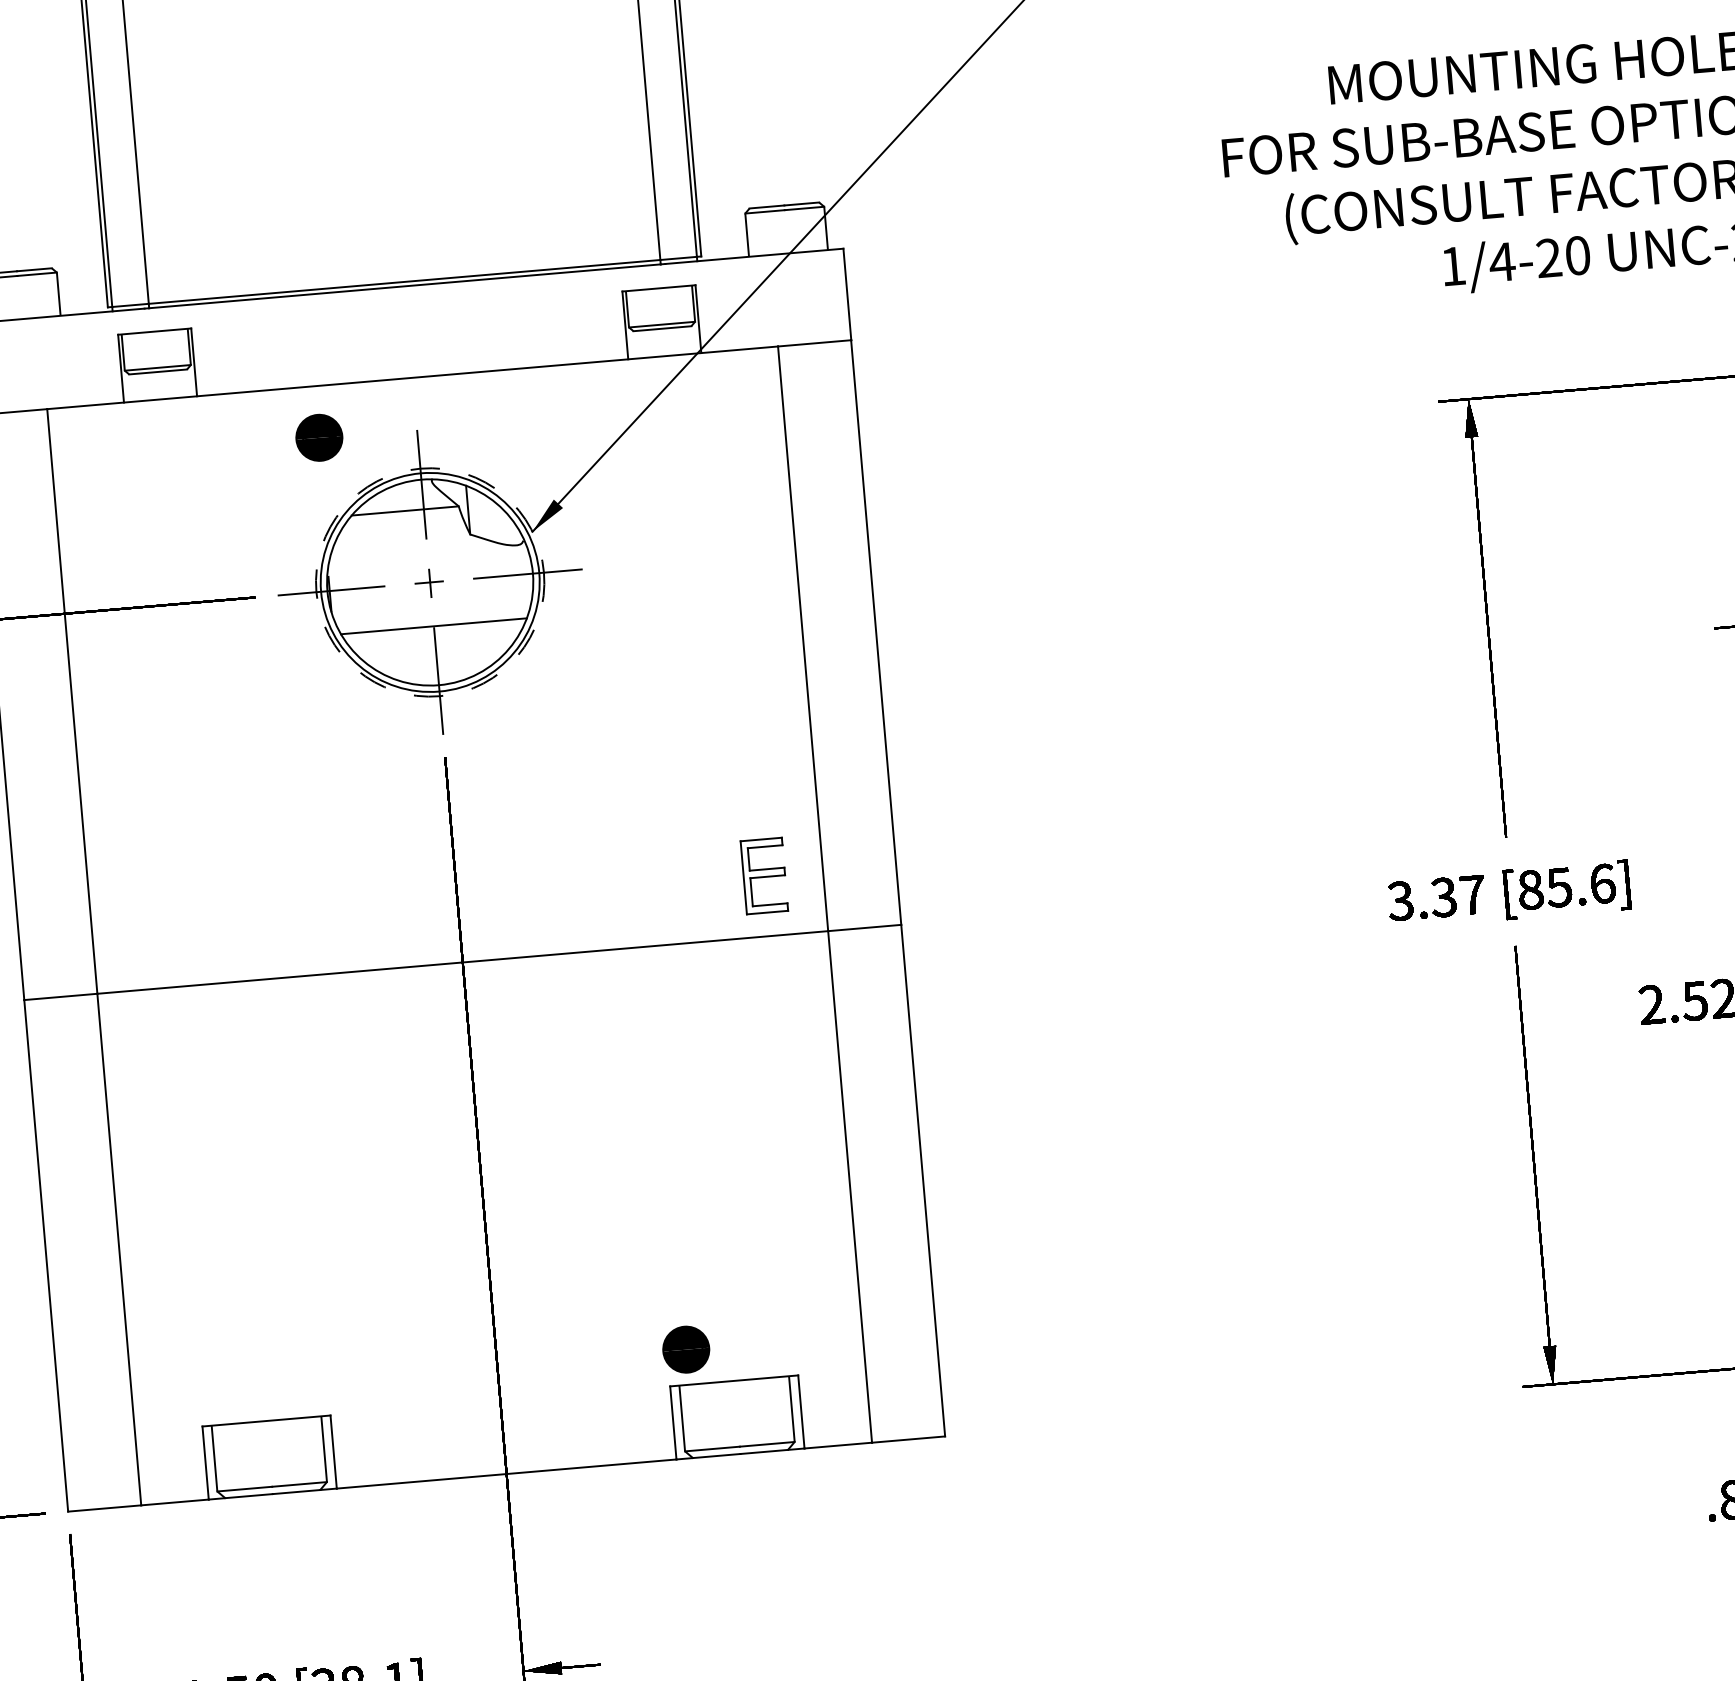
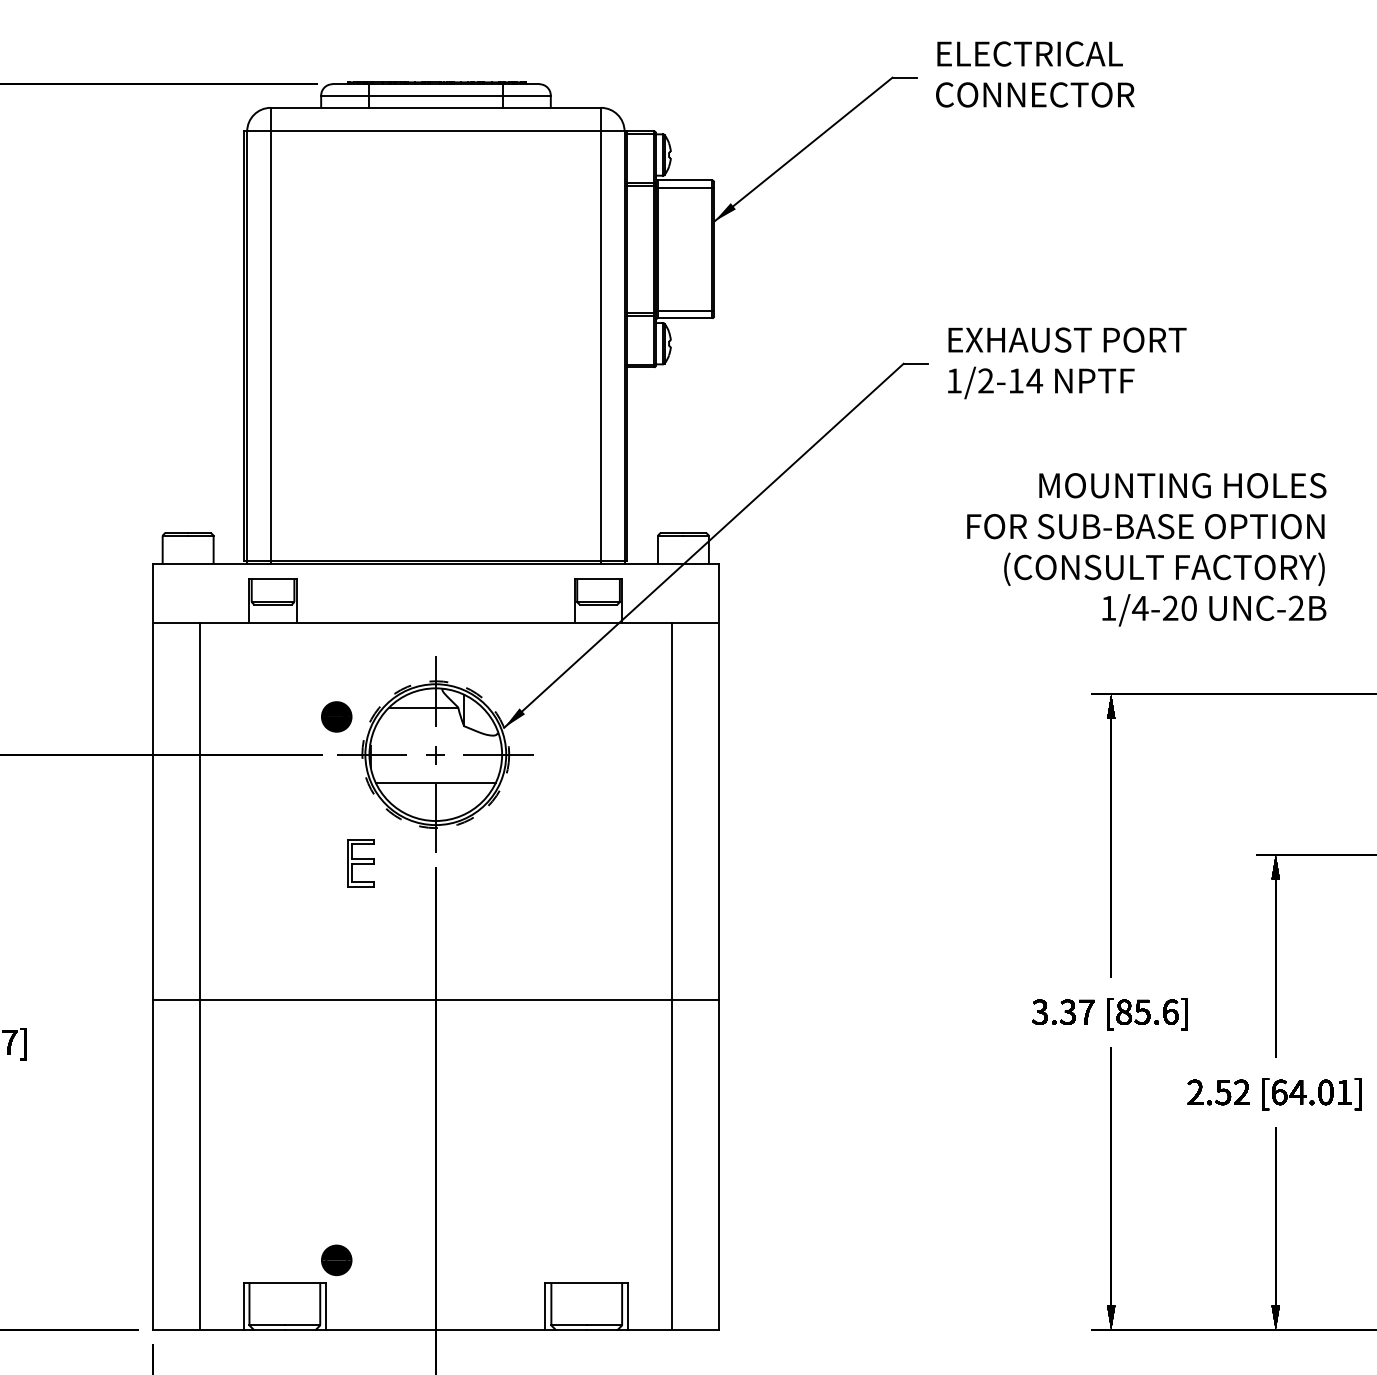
part: (318, 437) -> (336, 716), moved
part: (763, 876) -> (360, 863), moved
part: (685, 1349) -> (336, 1260), moved

